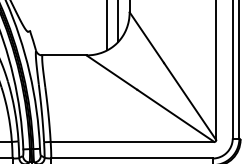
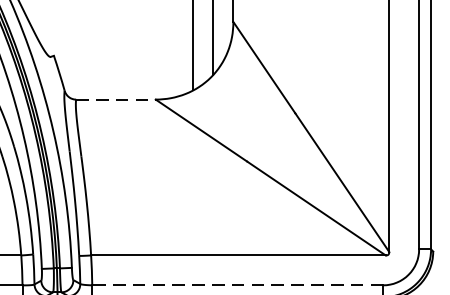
line: (64, 55) -> (116, 99), solid -> dashed
line: (132, 158) -> (238, 285), solid -> dashed

